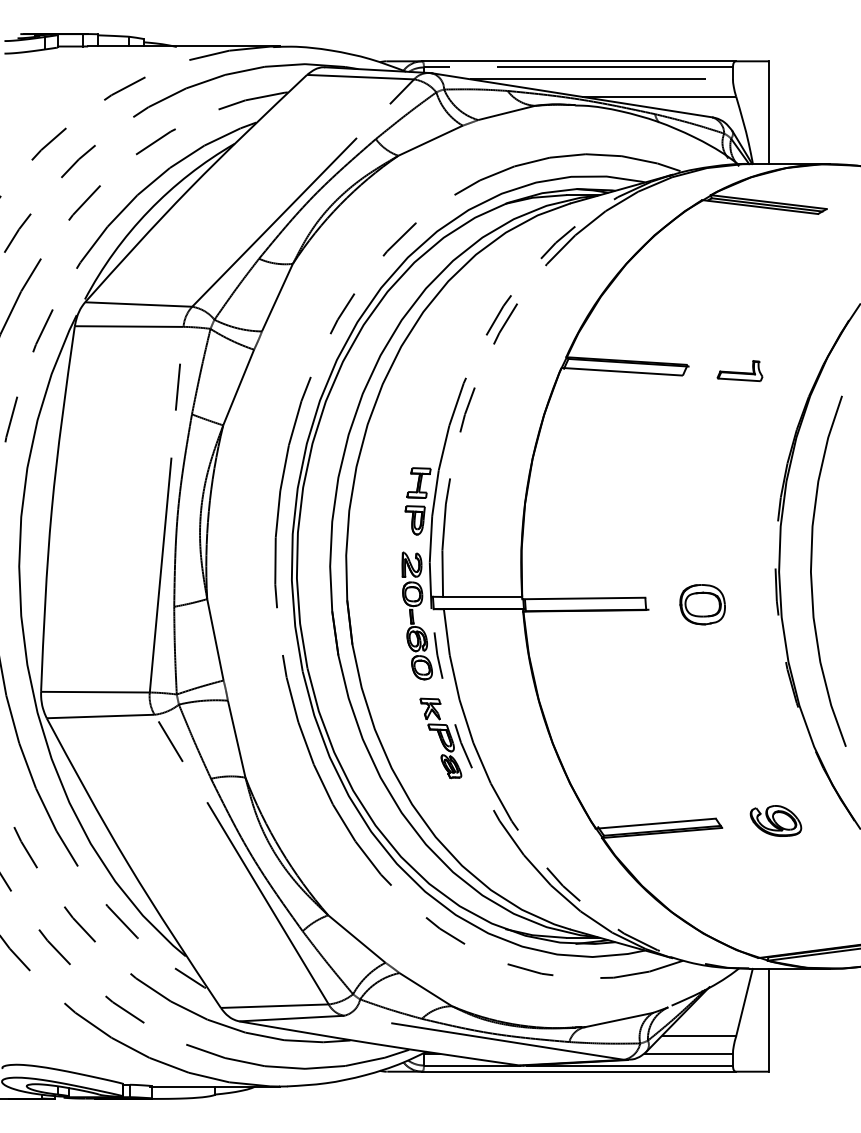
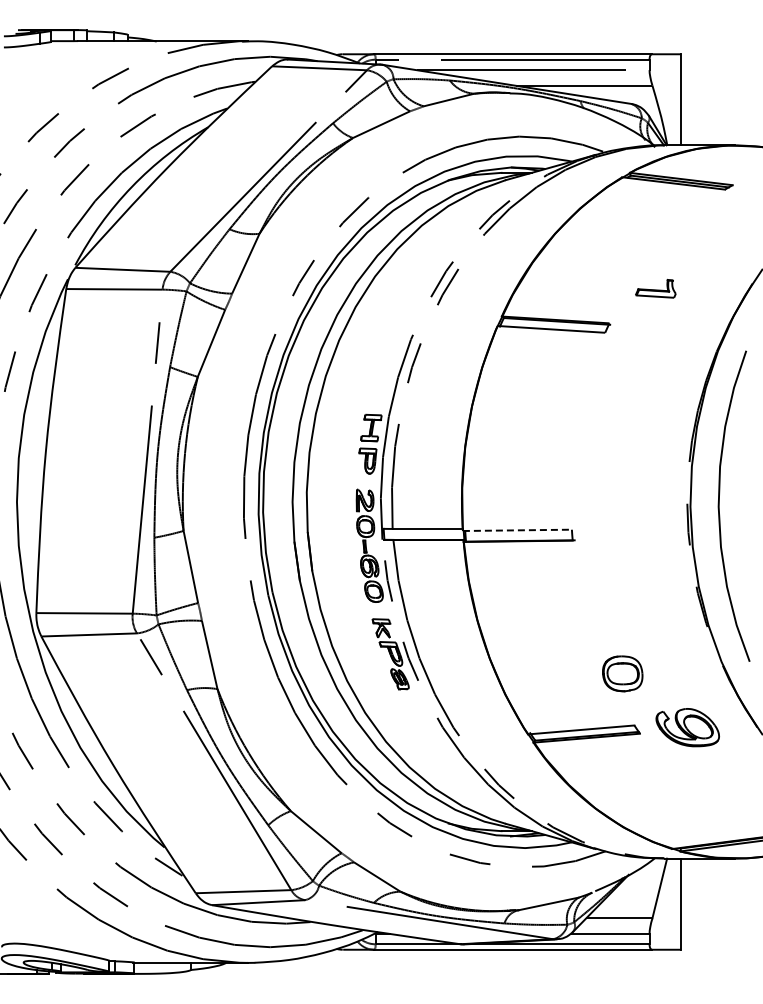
part: (739, 370) -> (655, 288), moved
line: (583, 598) -> (517, 530), solid -> dashed
part: (702, 604) -> (622, 673), moved
part: (775, 820) -> (687, 727), size x1.4

